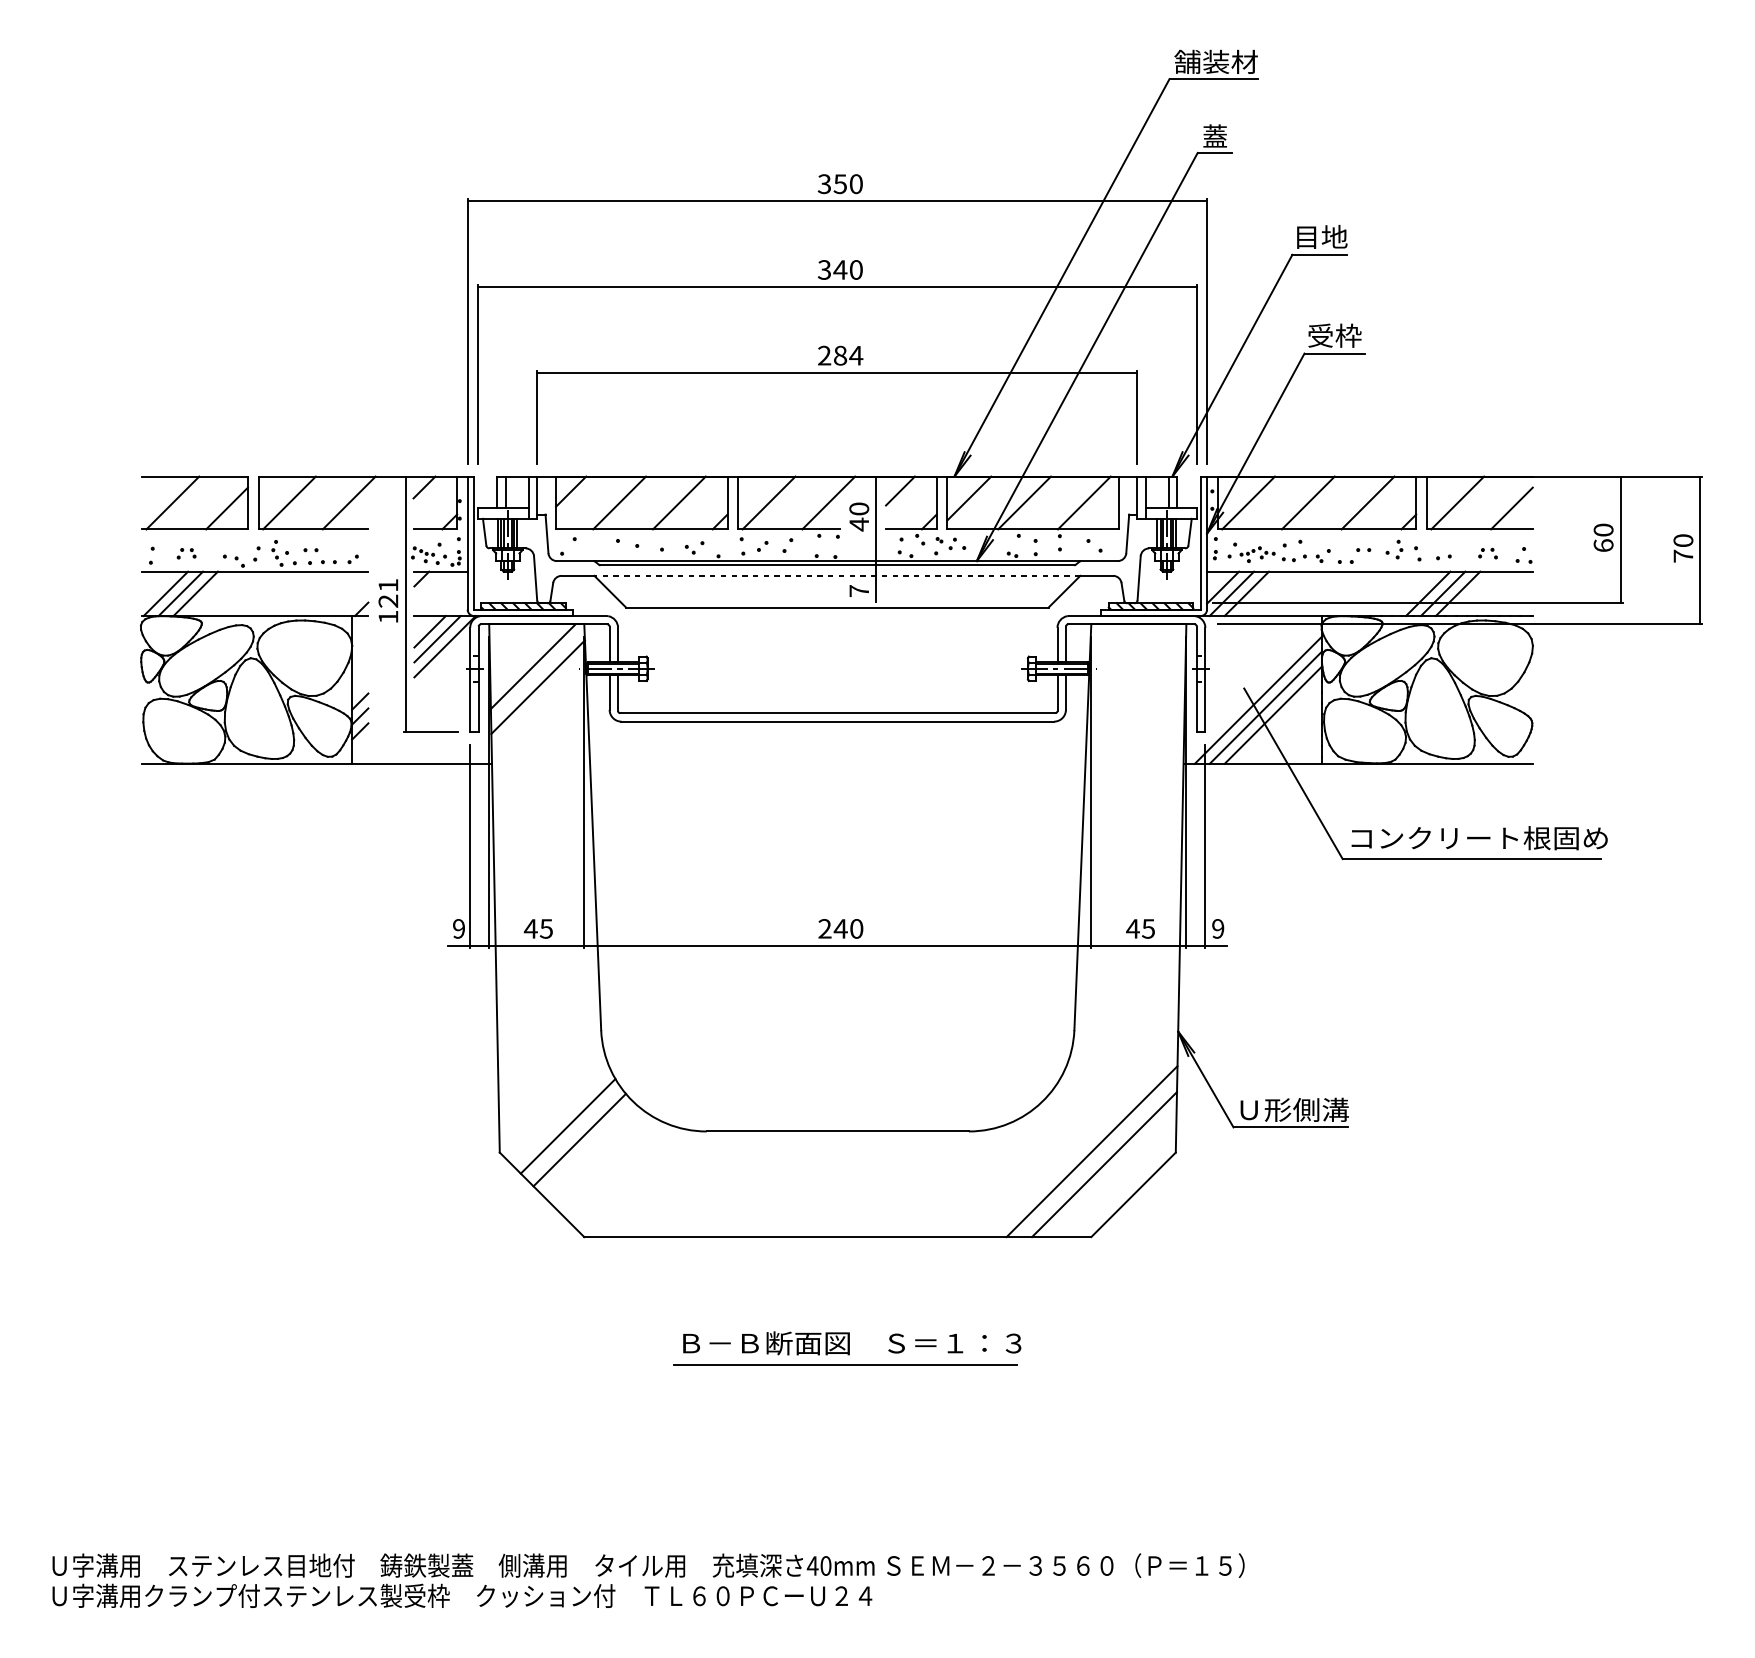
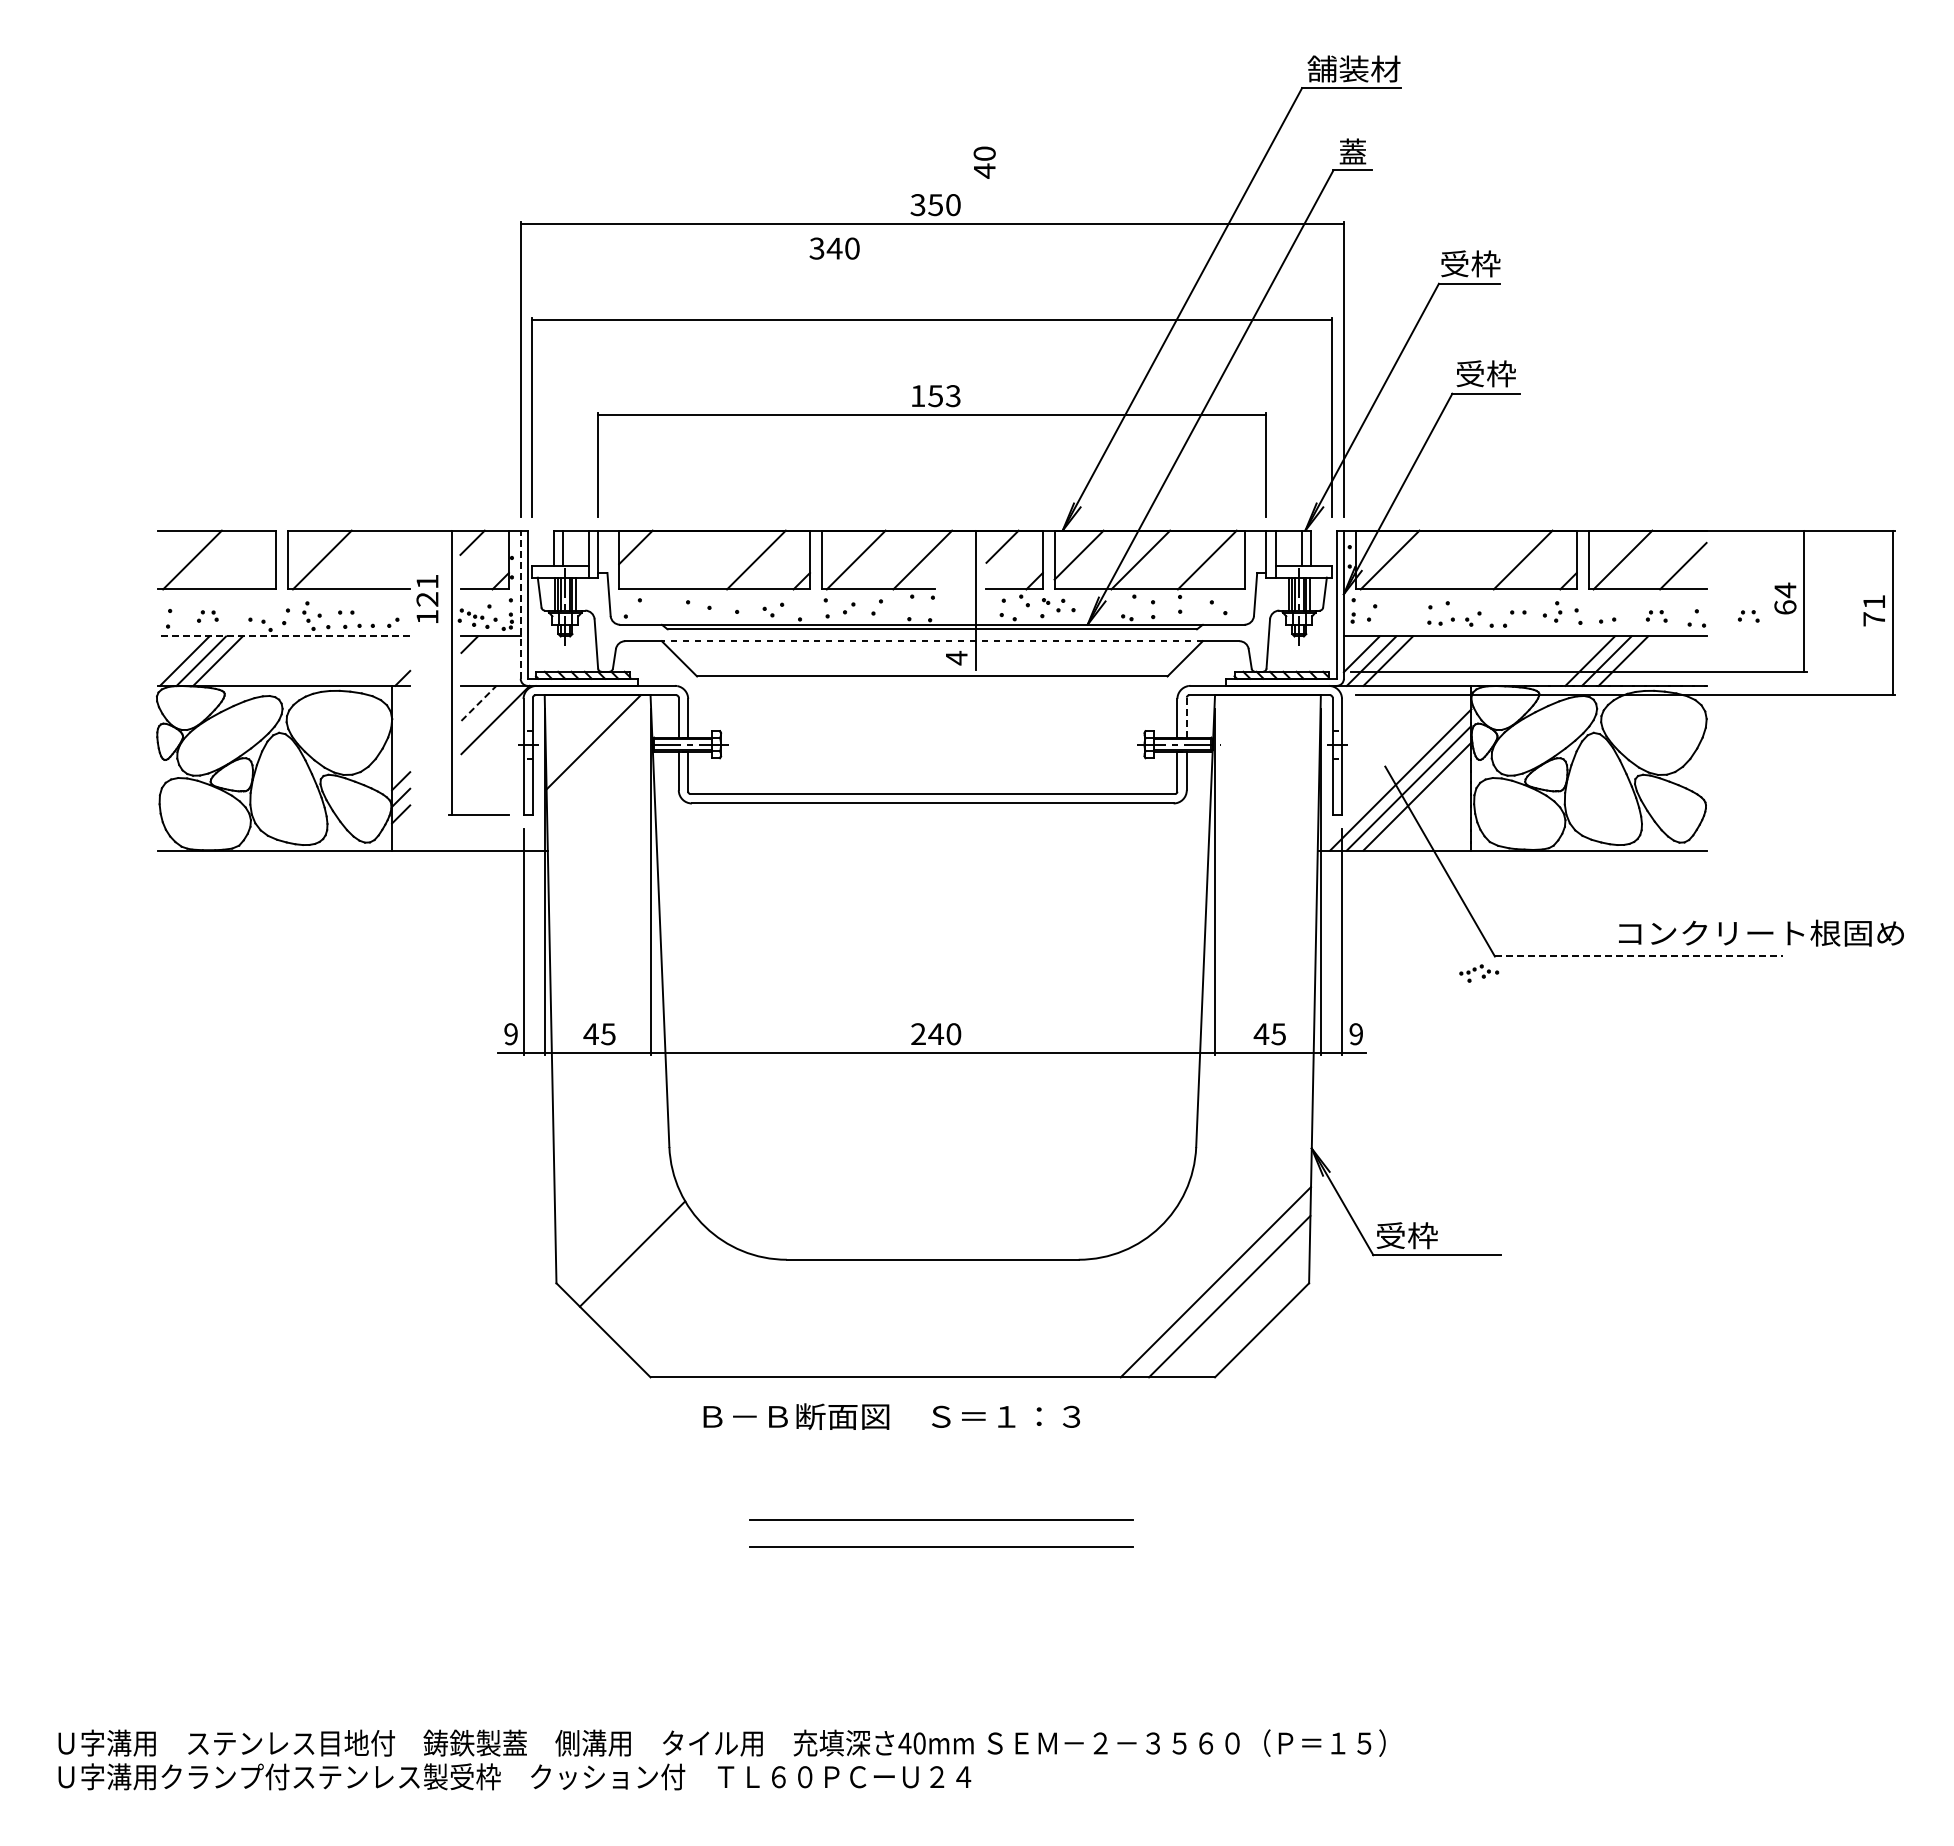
text: (1320, 236) -> (1470, 263), 目地 -> 受枠
text: (840, 269) -> (834, 248), moved
text: (840, 356) -> (935, 396), 284 -> 153
line: (348, 502) -> (388, 559), removed
line: (619, 502) -> (689, 559), removed
line: (1308, 502) -> (1456, 559), removed
line: (226, 507) -> (252, 565), removed
text: (859, 516) -> (984, 162), moved
text: (1603, 530) -> (1785, 590), 60 -> 64
text: (1683, 540) -> (1874, 601), 70 -> 71
line: (467, 542) -> (520, 604), solid -> dashed
part: (1570, 553) -> (1748, 616), added
part: (1257, 554) -> (1479, 973), moved
line: (254, 571) -> (283, 636), solid -> dashed
text: (859, 590) -> (956, 657), 7 -> 4
text: (388, 600) -> (427, 598), moved
line: (429, 631) -> (478, 703), solid -> dashed
line: (437, 639) -> (487, 711), removed
line: (1065, 644) -> (1186, 717), solid -> dashed
line: (538, 687) -> (599, 765), removed
text: (1479, 837) -> (1761, 932), moved
line: (1471, 859) -> (1638, 956), solid -> dashed
text: (1292, 1109) -> (1438, 1235), Ｕ形側溝 -> 受枠
line: (579, 1139) -> (645, 1268), removed
text: (851, 1343) -> (891, 1416), moved
line: (845, 1389) -> (941, 1546), added

